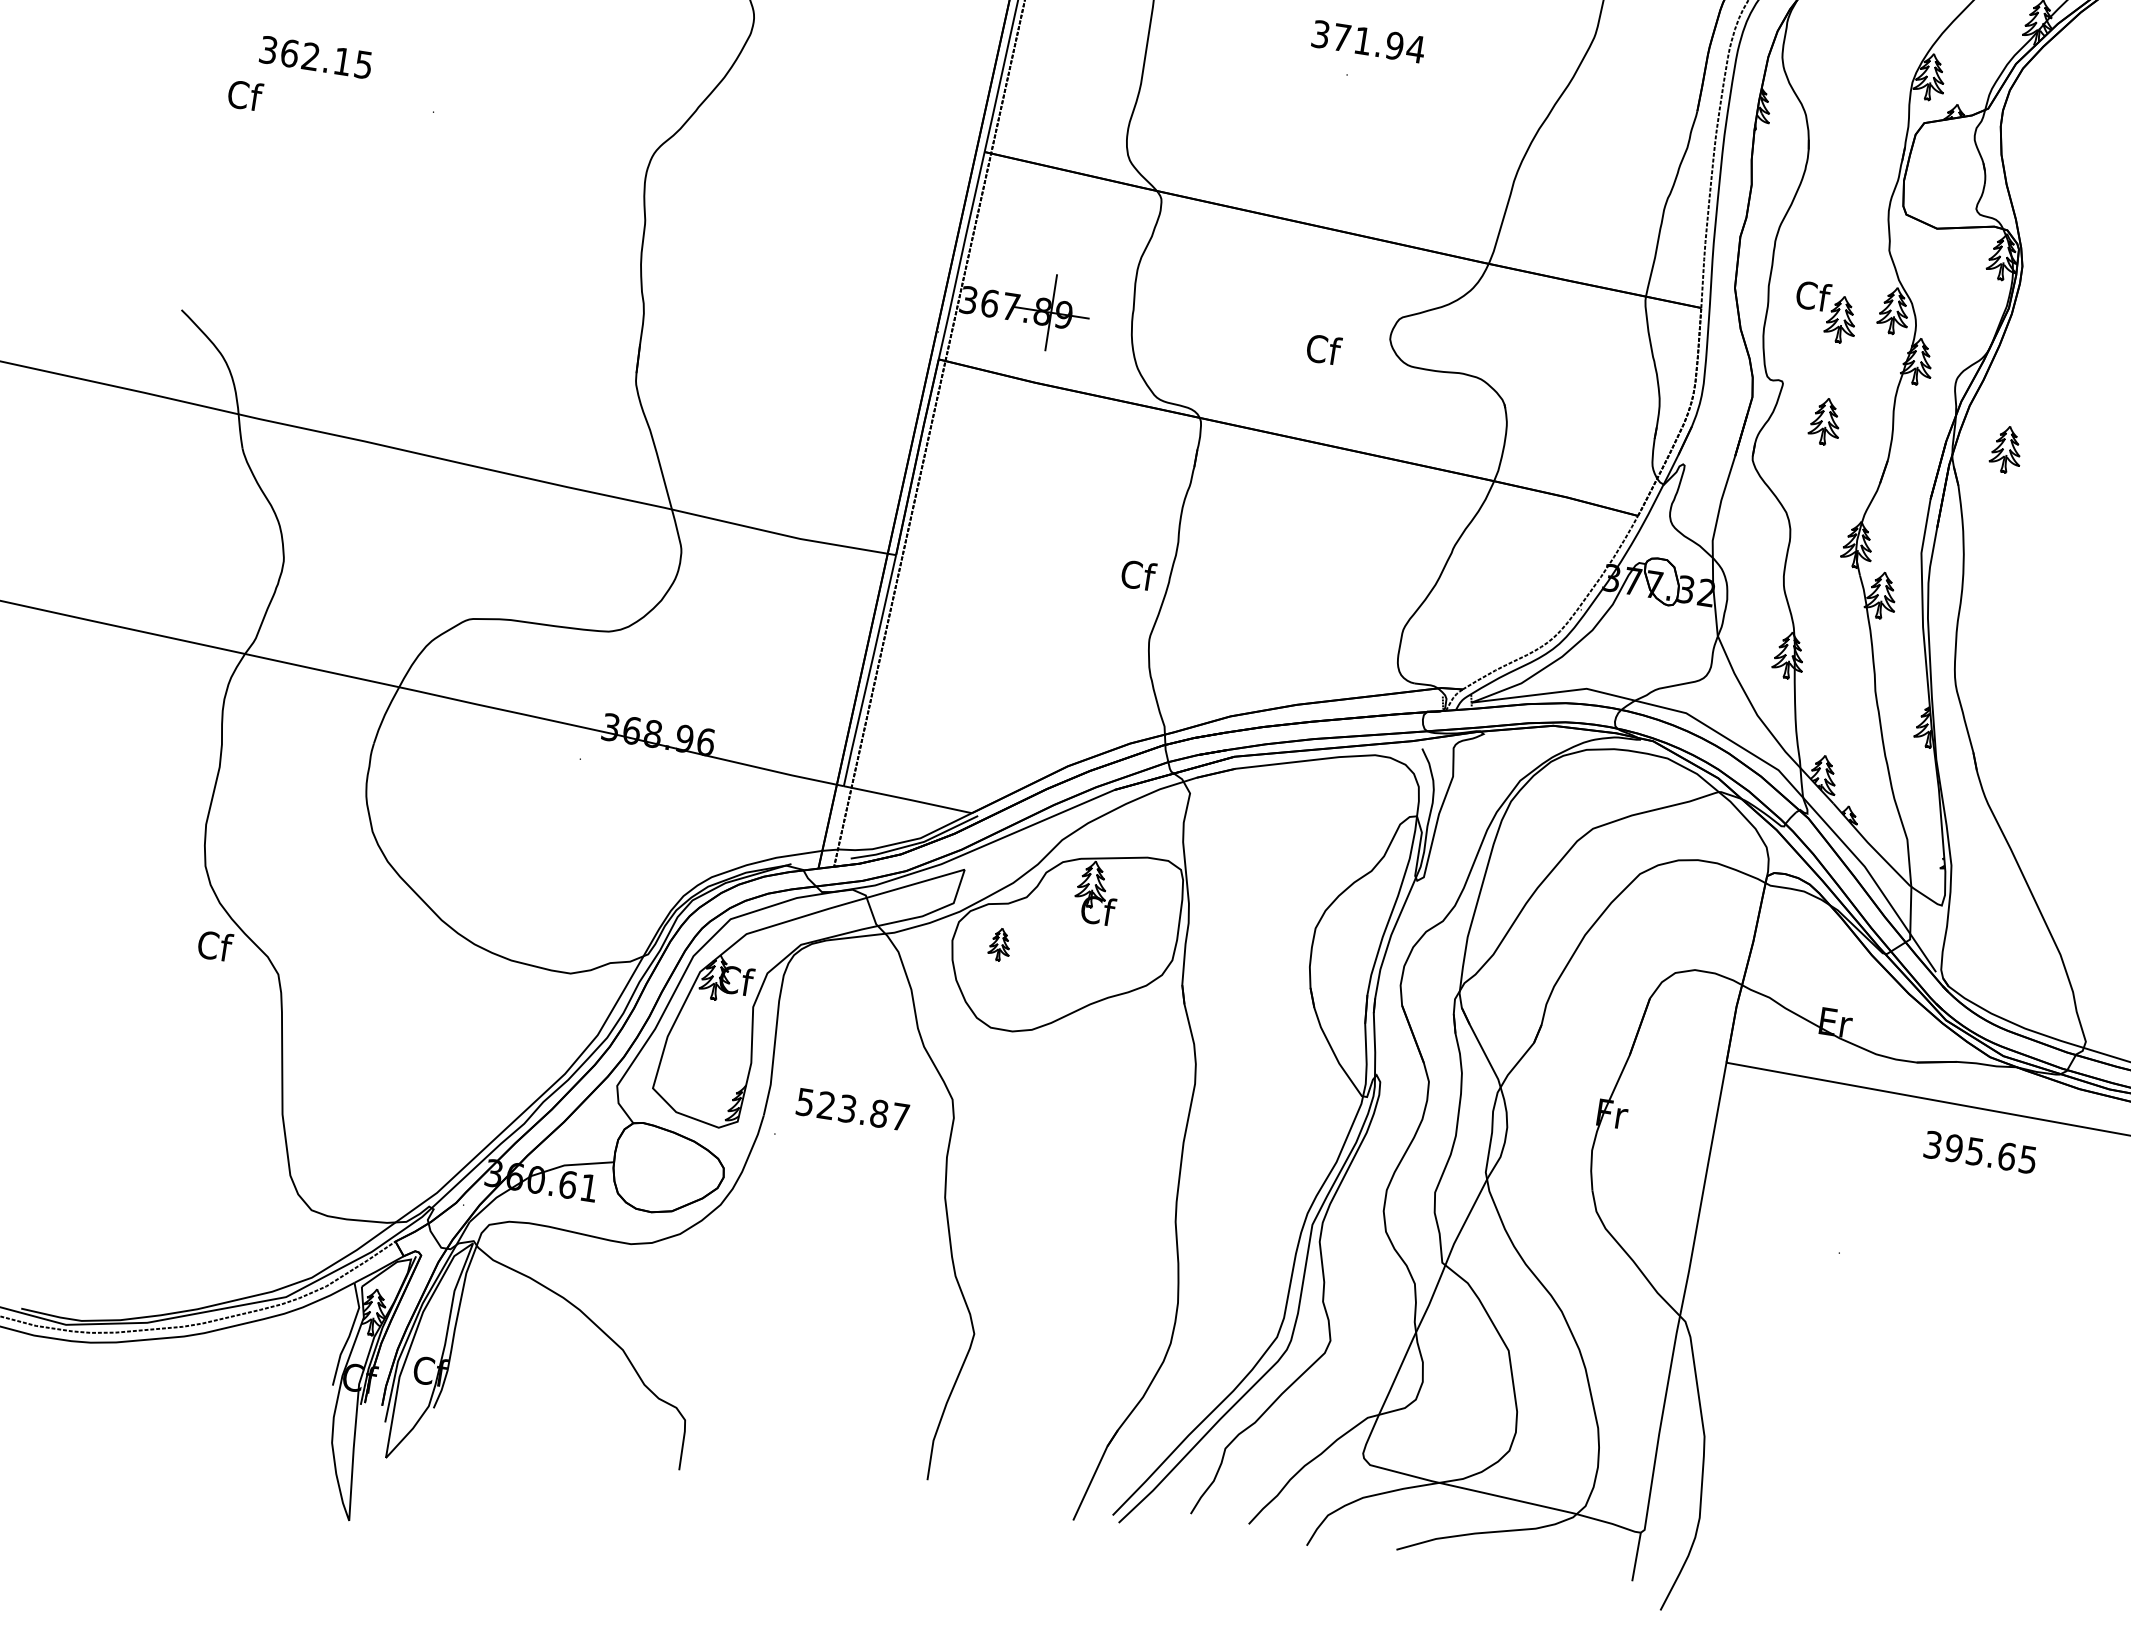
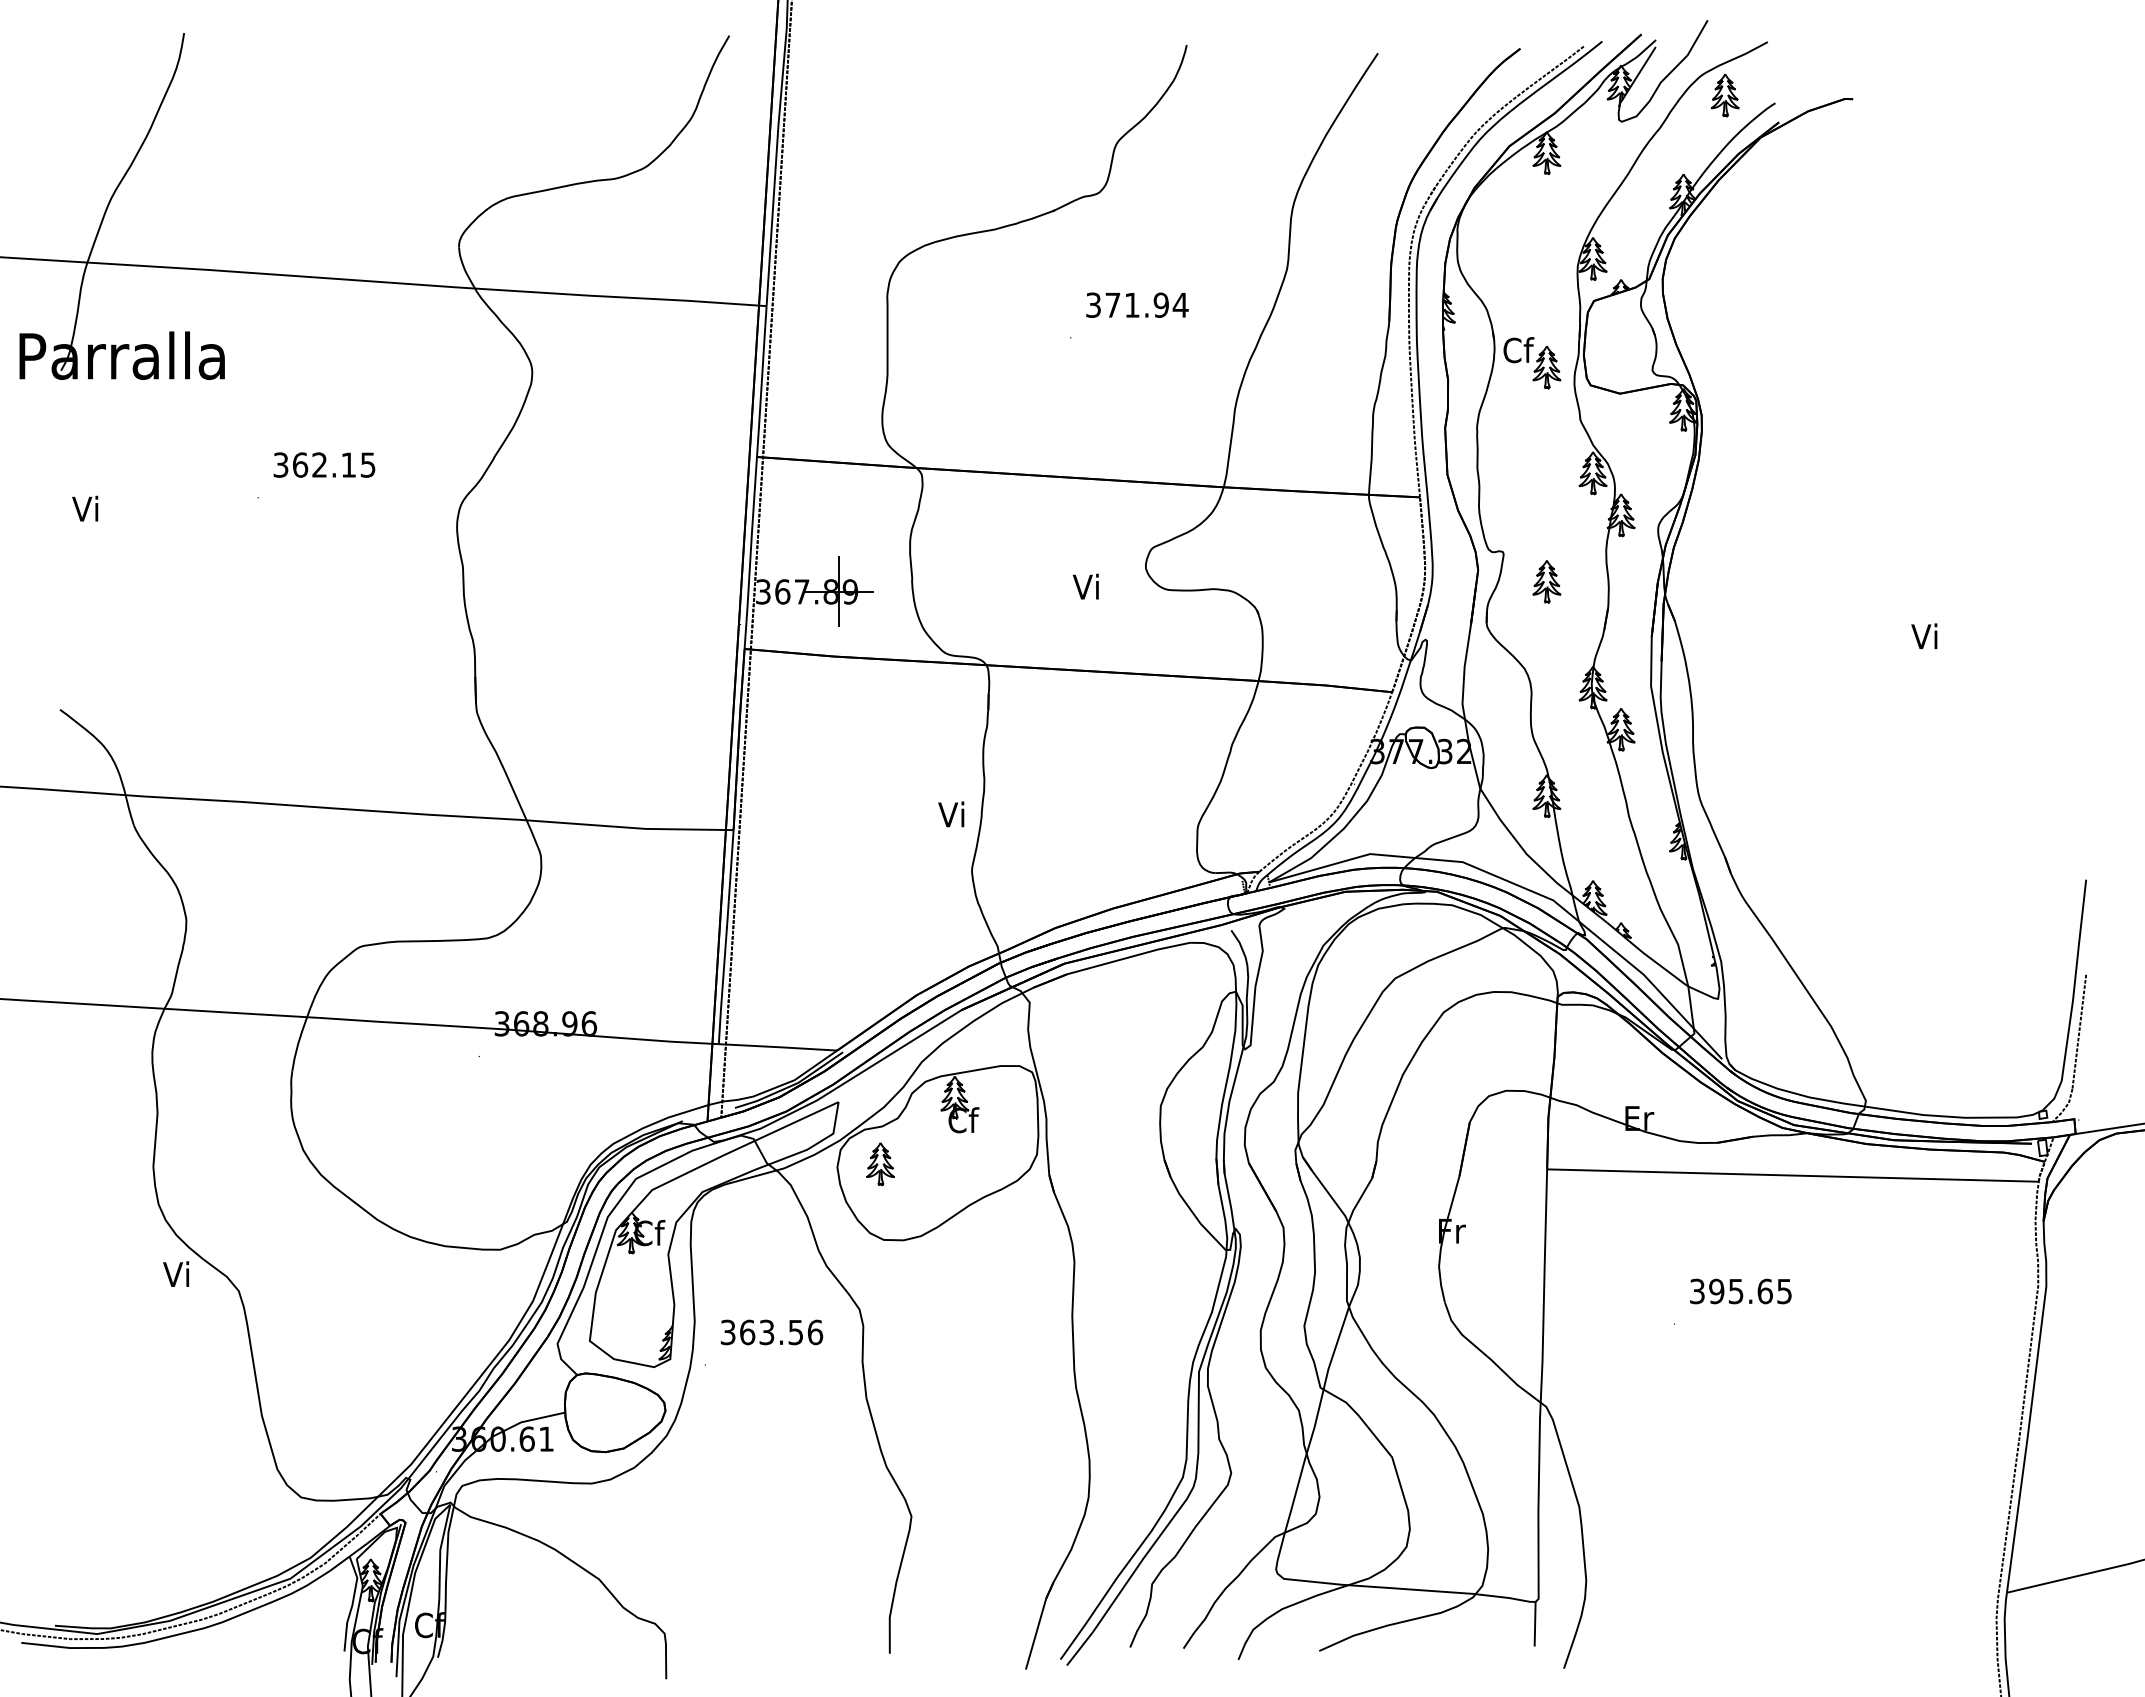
text: (1368, 41) -> (1137, 304), moved
text: (316, 56) -> (324, 464), moved
text: (245, 95) -> (87, 508), Cf -> Vi
part: (1826, 312) -> (1532, 363), moved
text: (1323, 349) -> (1087, 586), Cf -> Vi
part: (2006, 449) -> (1712, 581), removed
text: (1138, 575) -> (953, 814), Cf -> Vi
part: (999, 944) -> (880, 1164), size x1.43
text: (215, 946) -> (178, 1274), Cf -> Vi
text: (853, 1109) -> (772, 1332), 523.87 -> 363.56
text: (1980, 1152) -> (1740, 1291), moved

